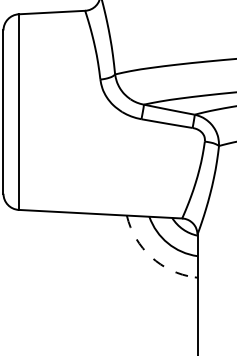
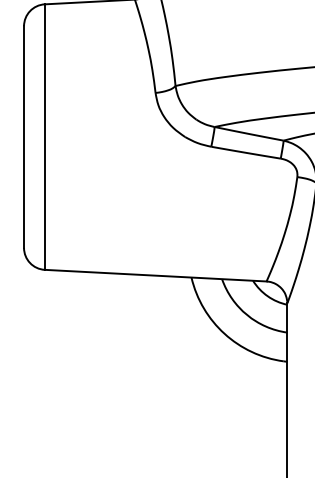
arc: (151, 257) -> (224, 334), dashed -> solid

